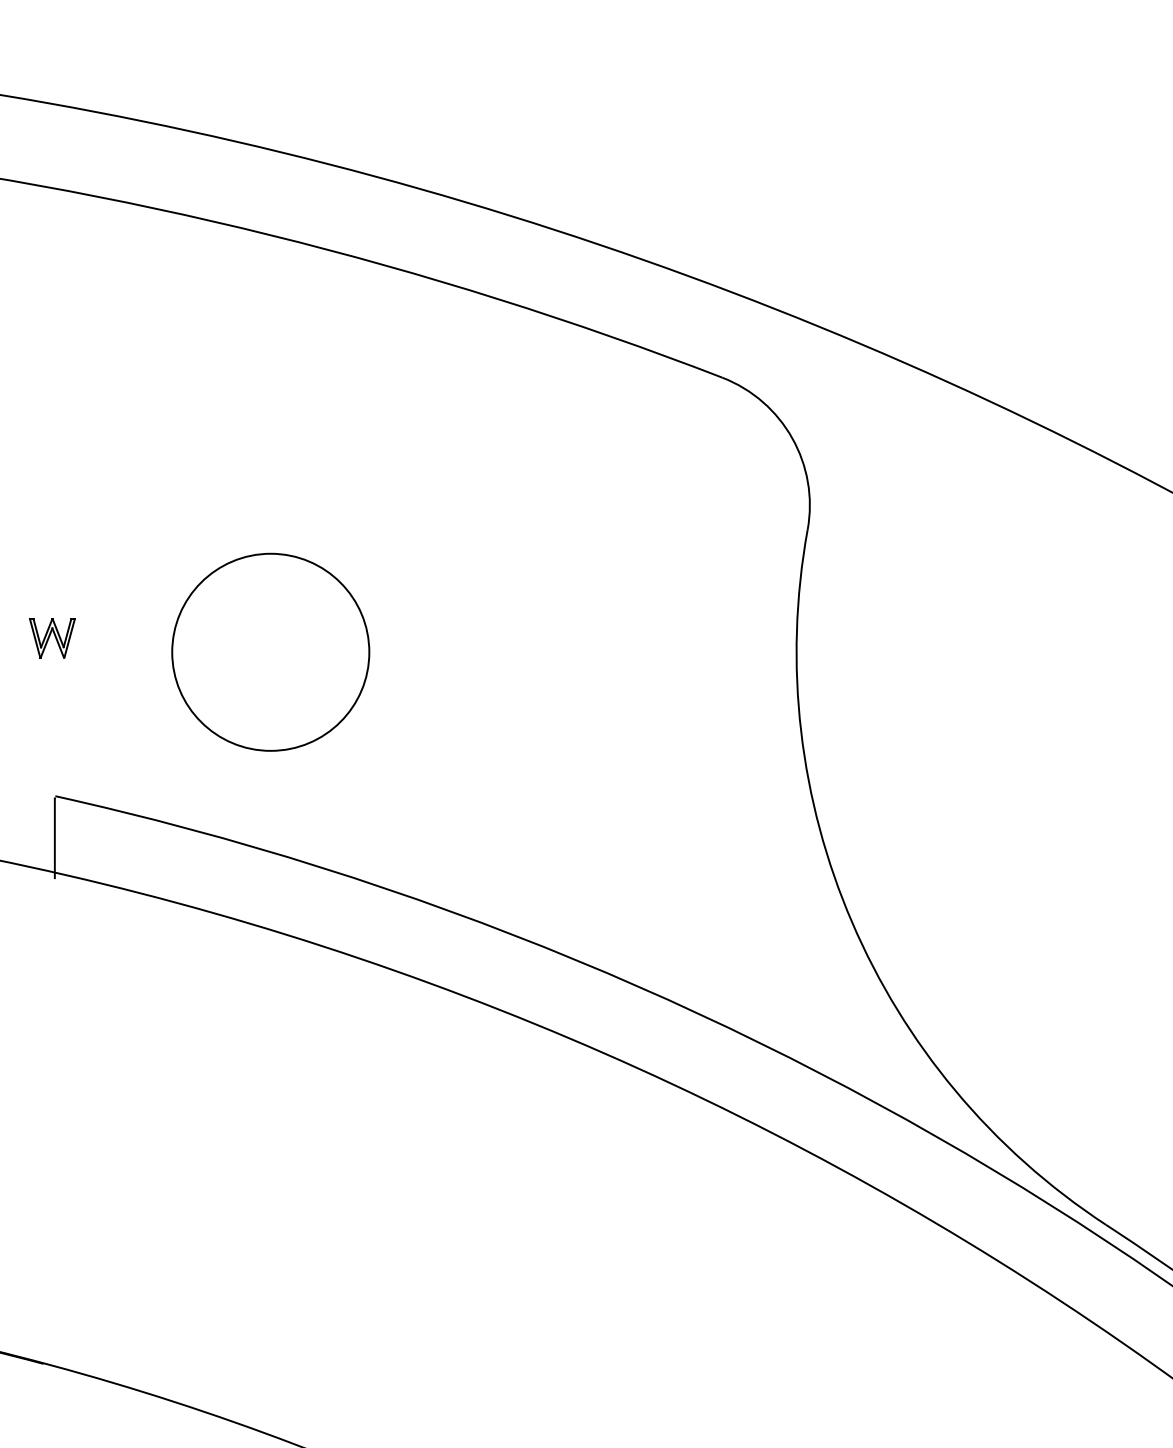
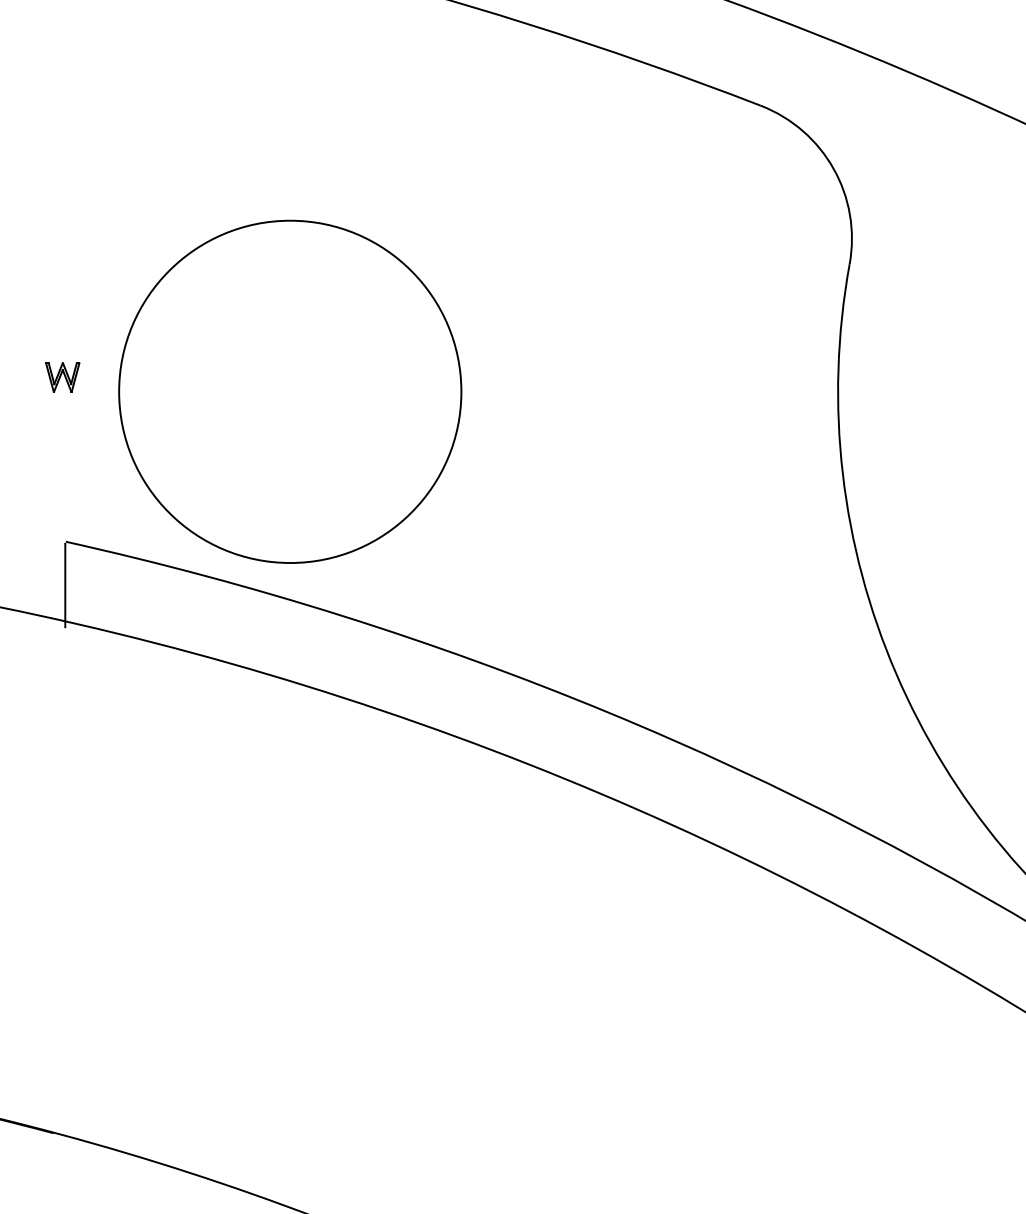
part: (52, 638) -> (62, 377), size x0.71
circle: (270, 652) -> (289, 392), size x1.67

